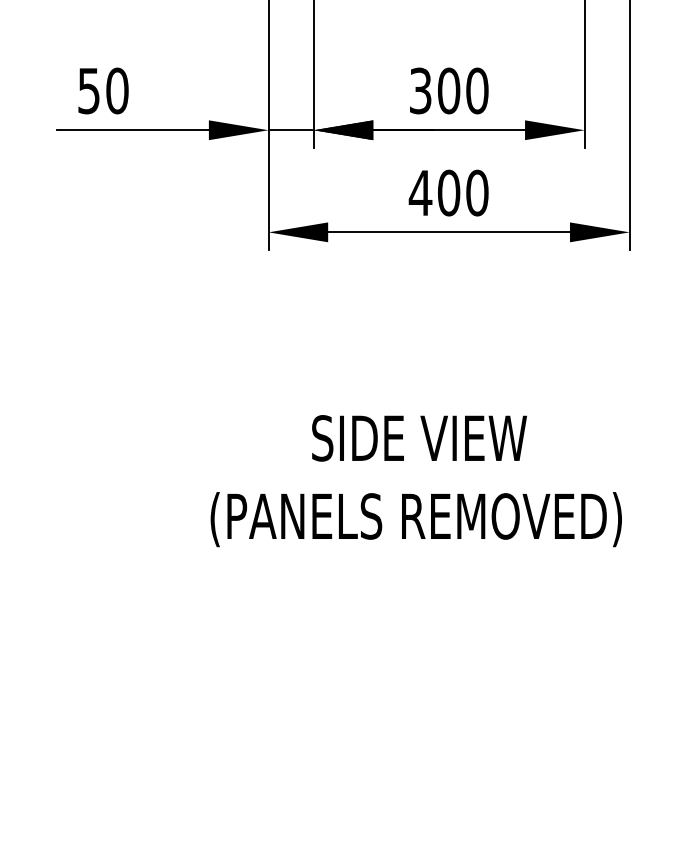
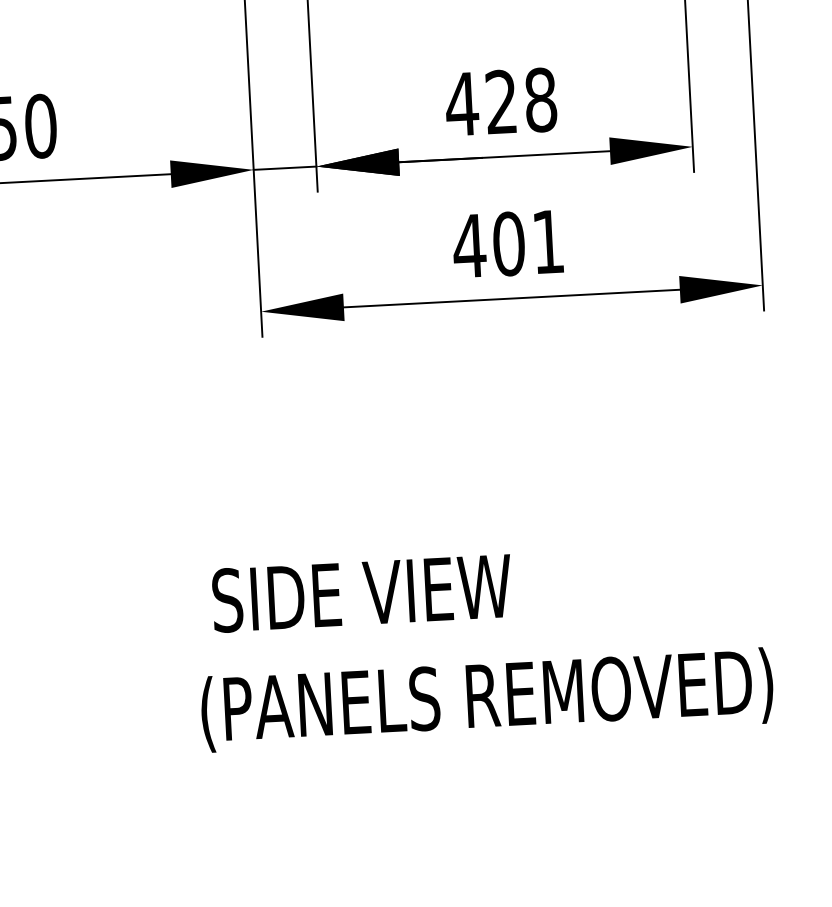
text: (448, 90) -> (500, 101), 300 -> 428
text: (477, 192) -> (548, 241), 400 -> 401
text: (419, 438) -> (362, 593), moved

